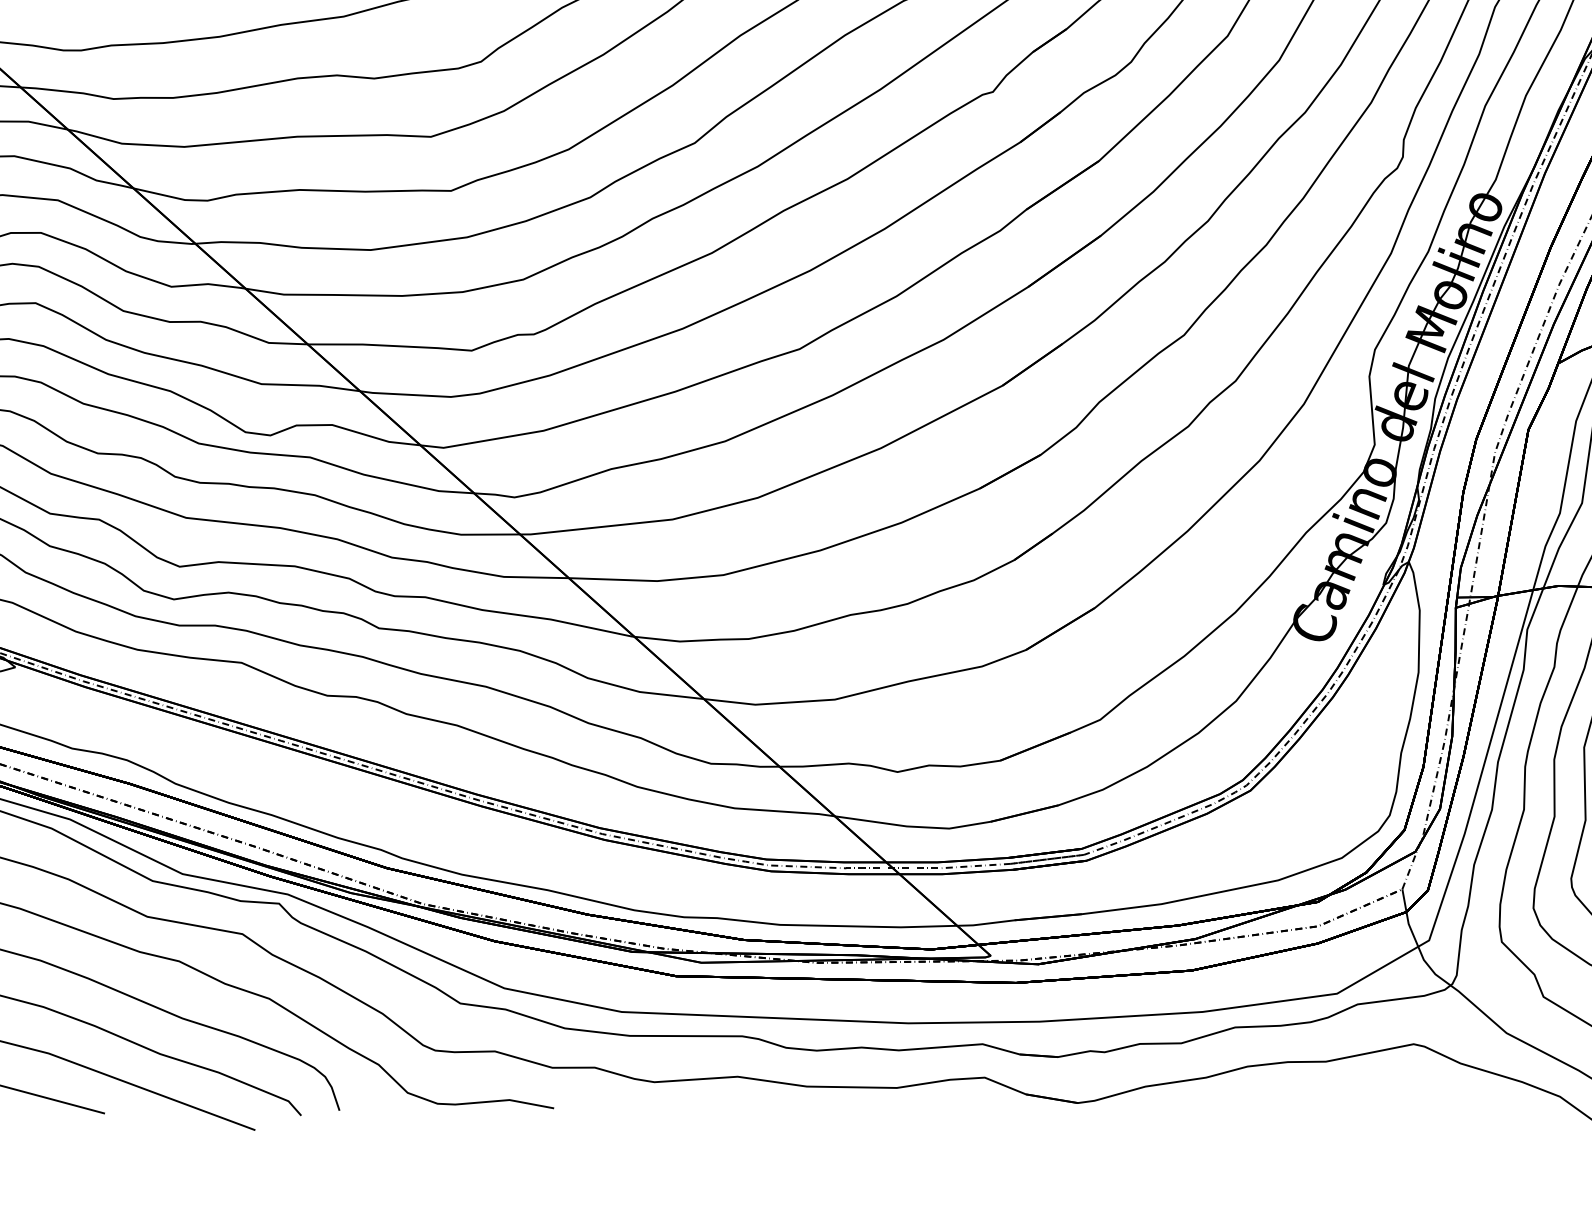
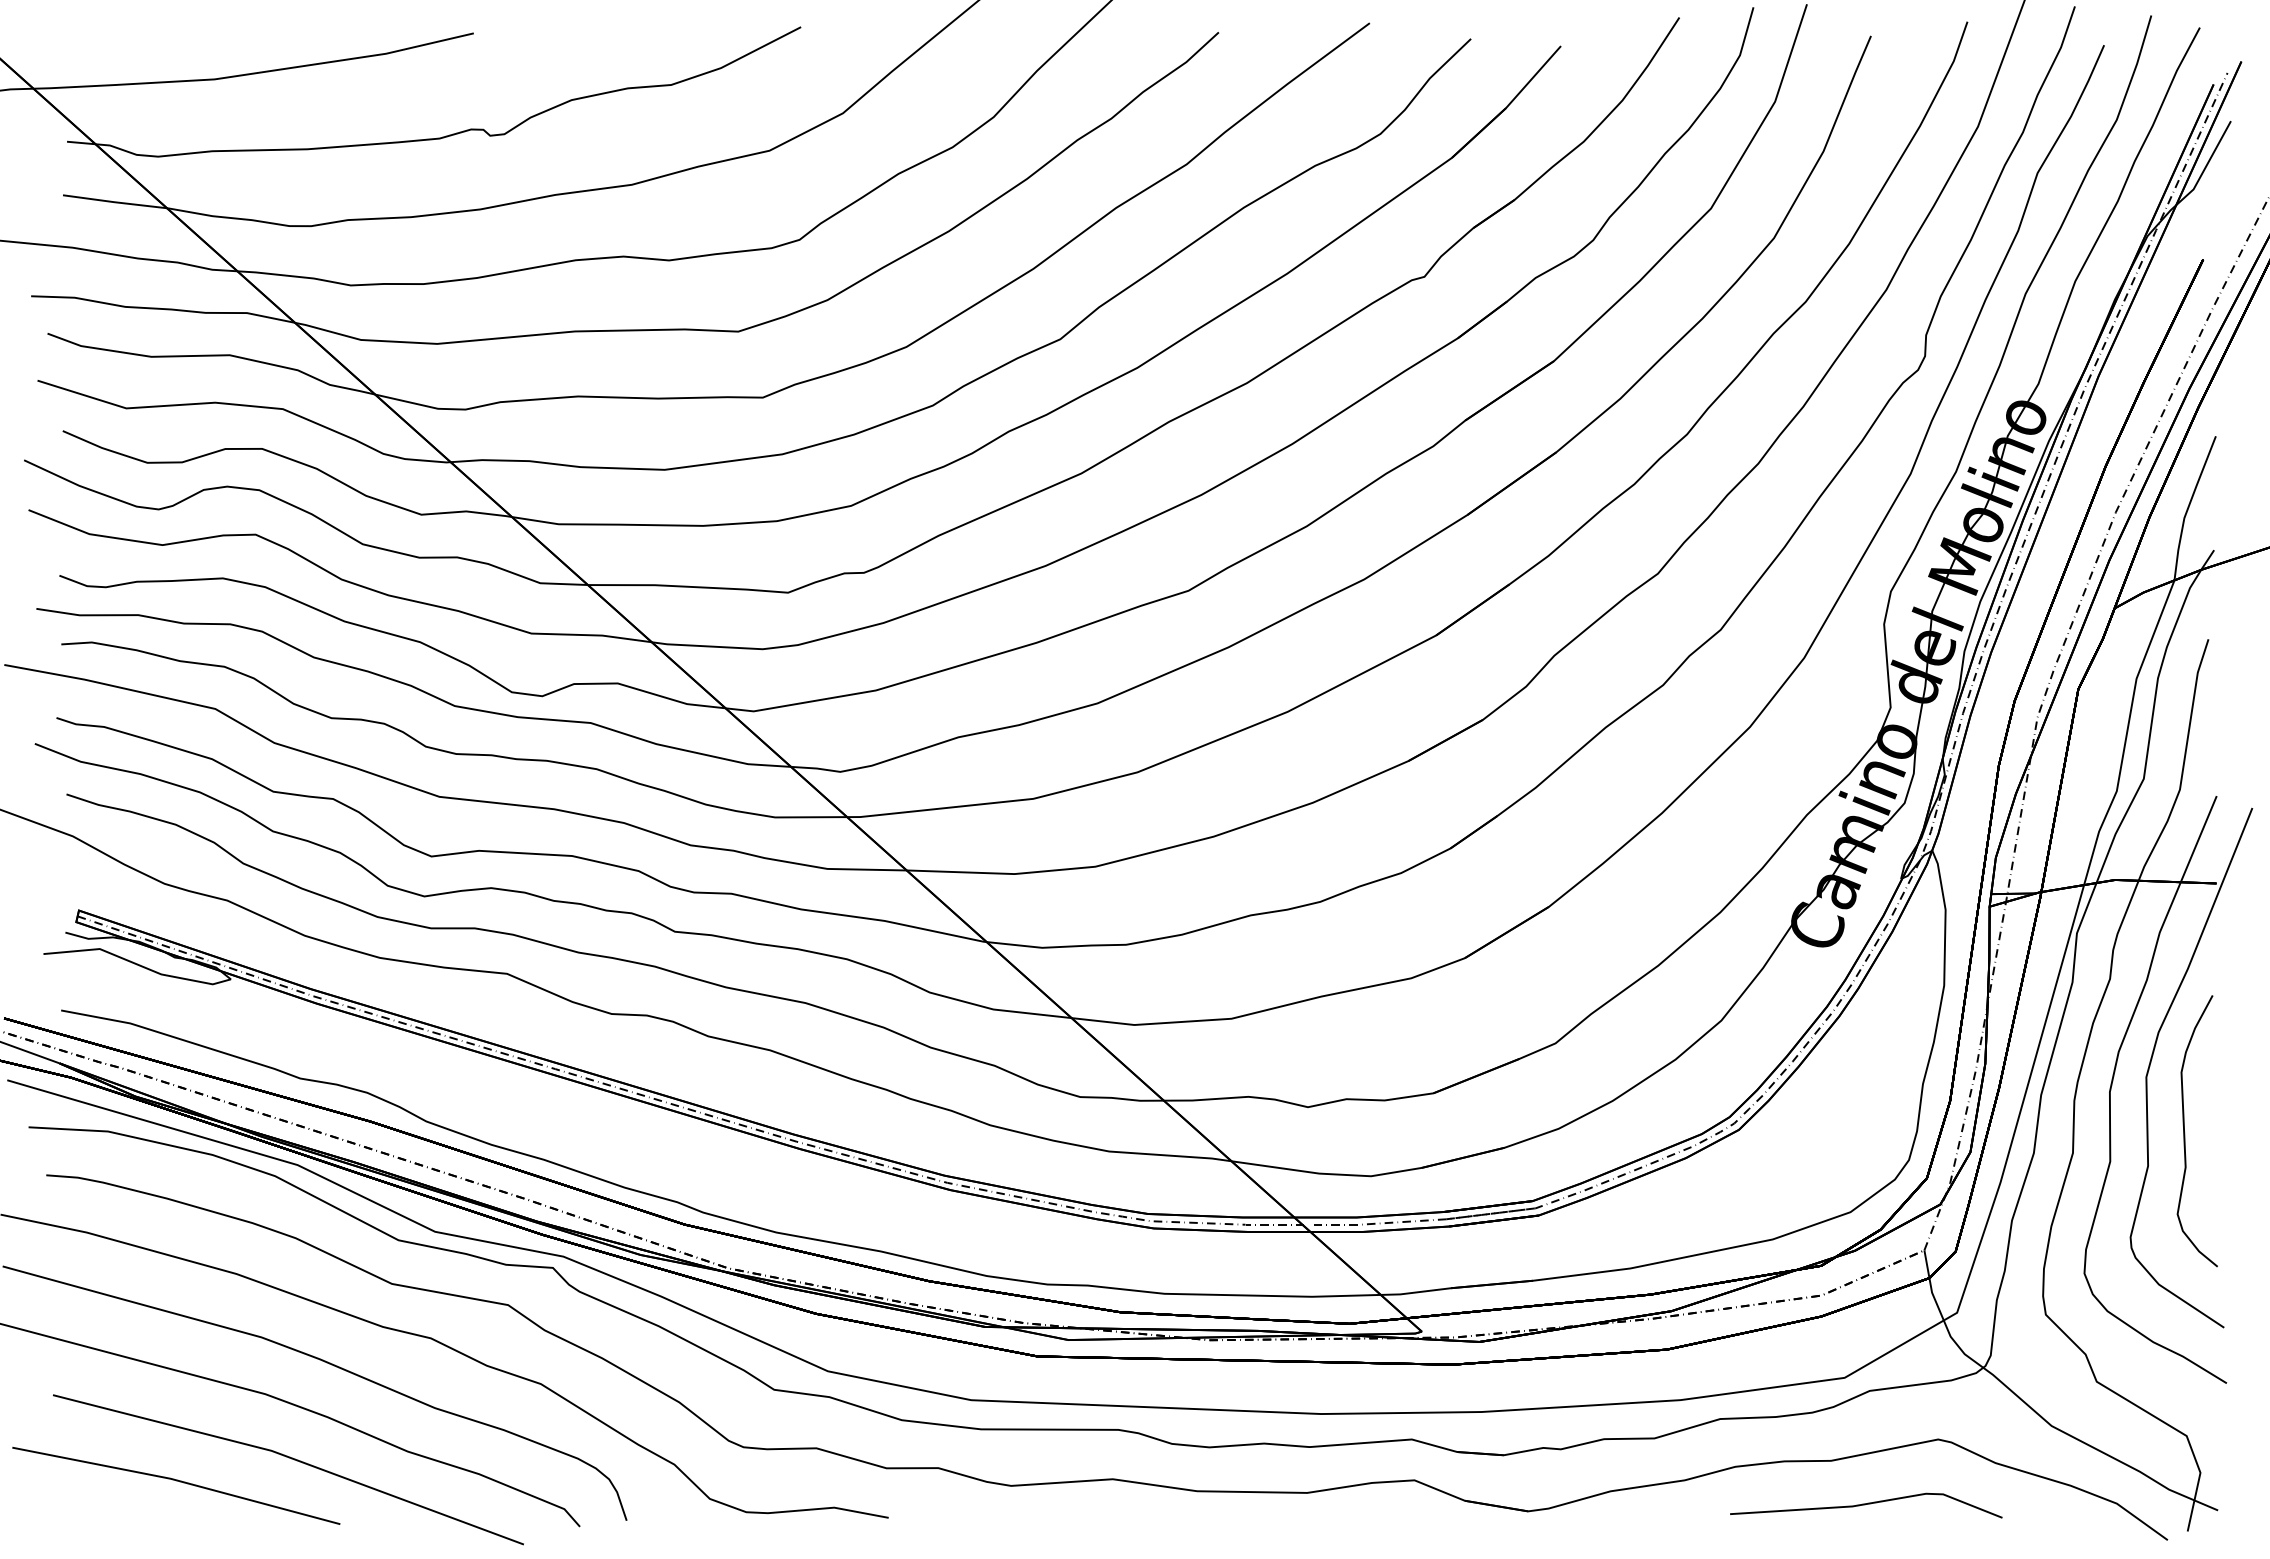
line: (1354, 1097) -> (1866, 1504), added

